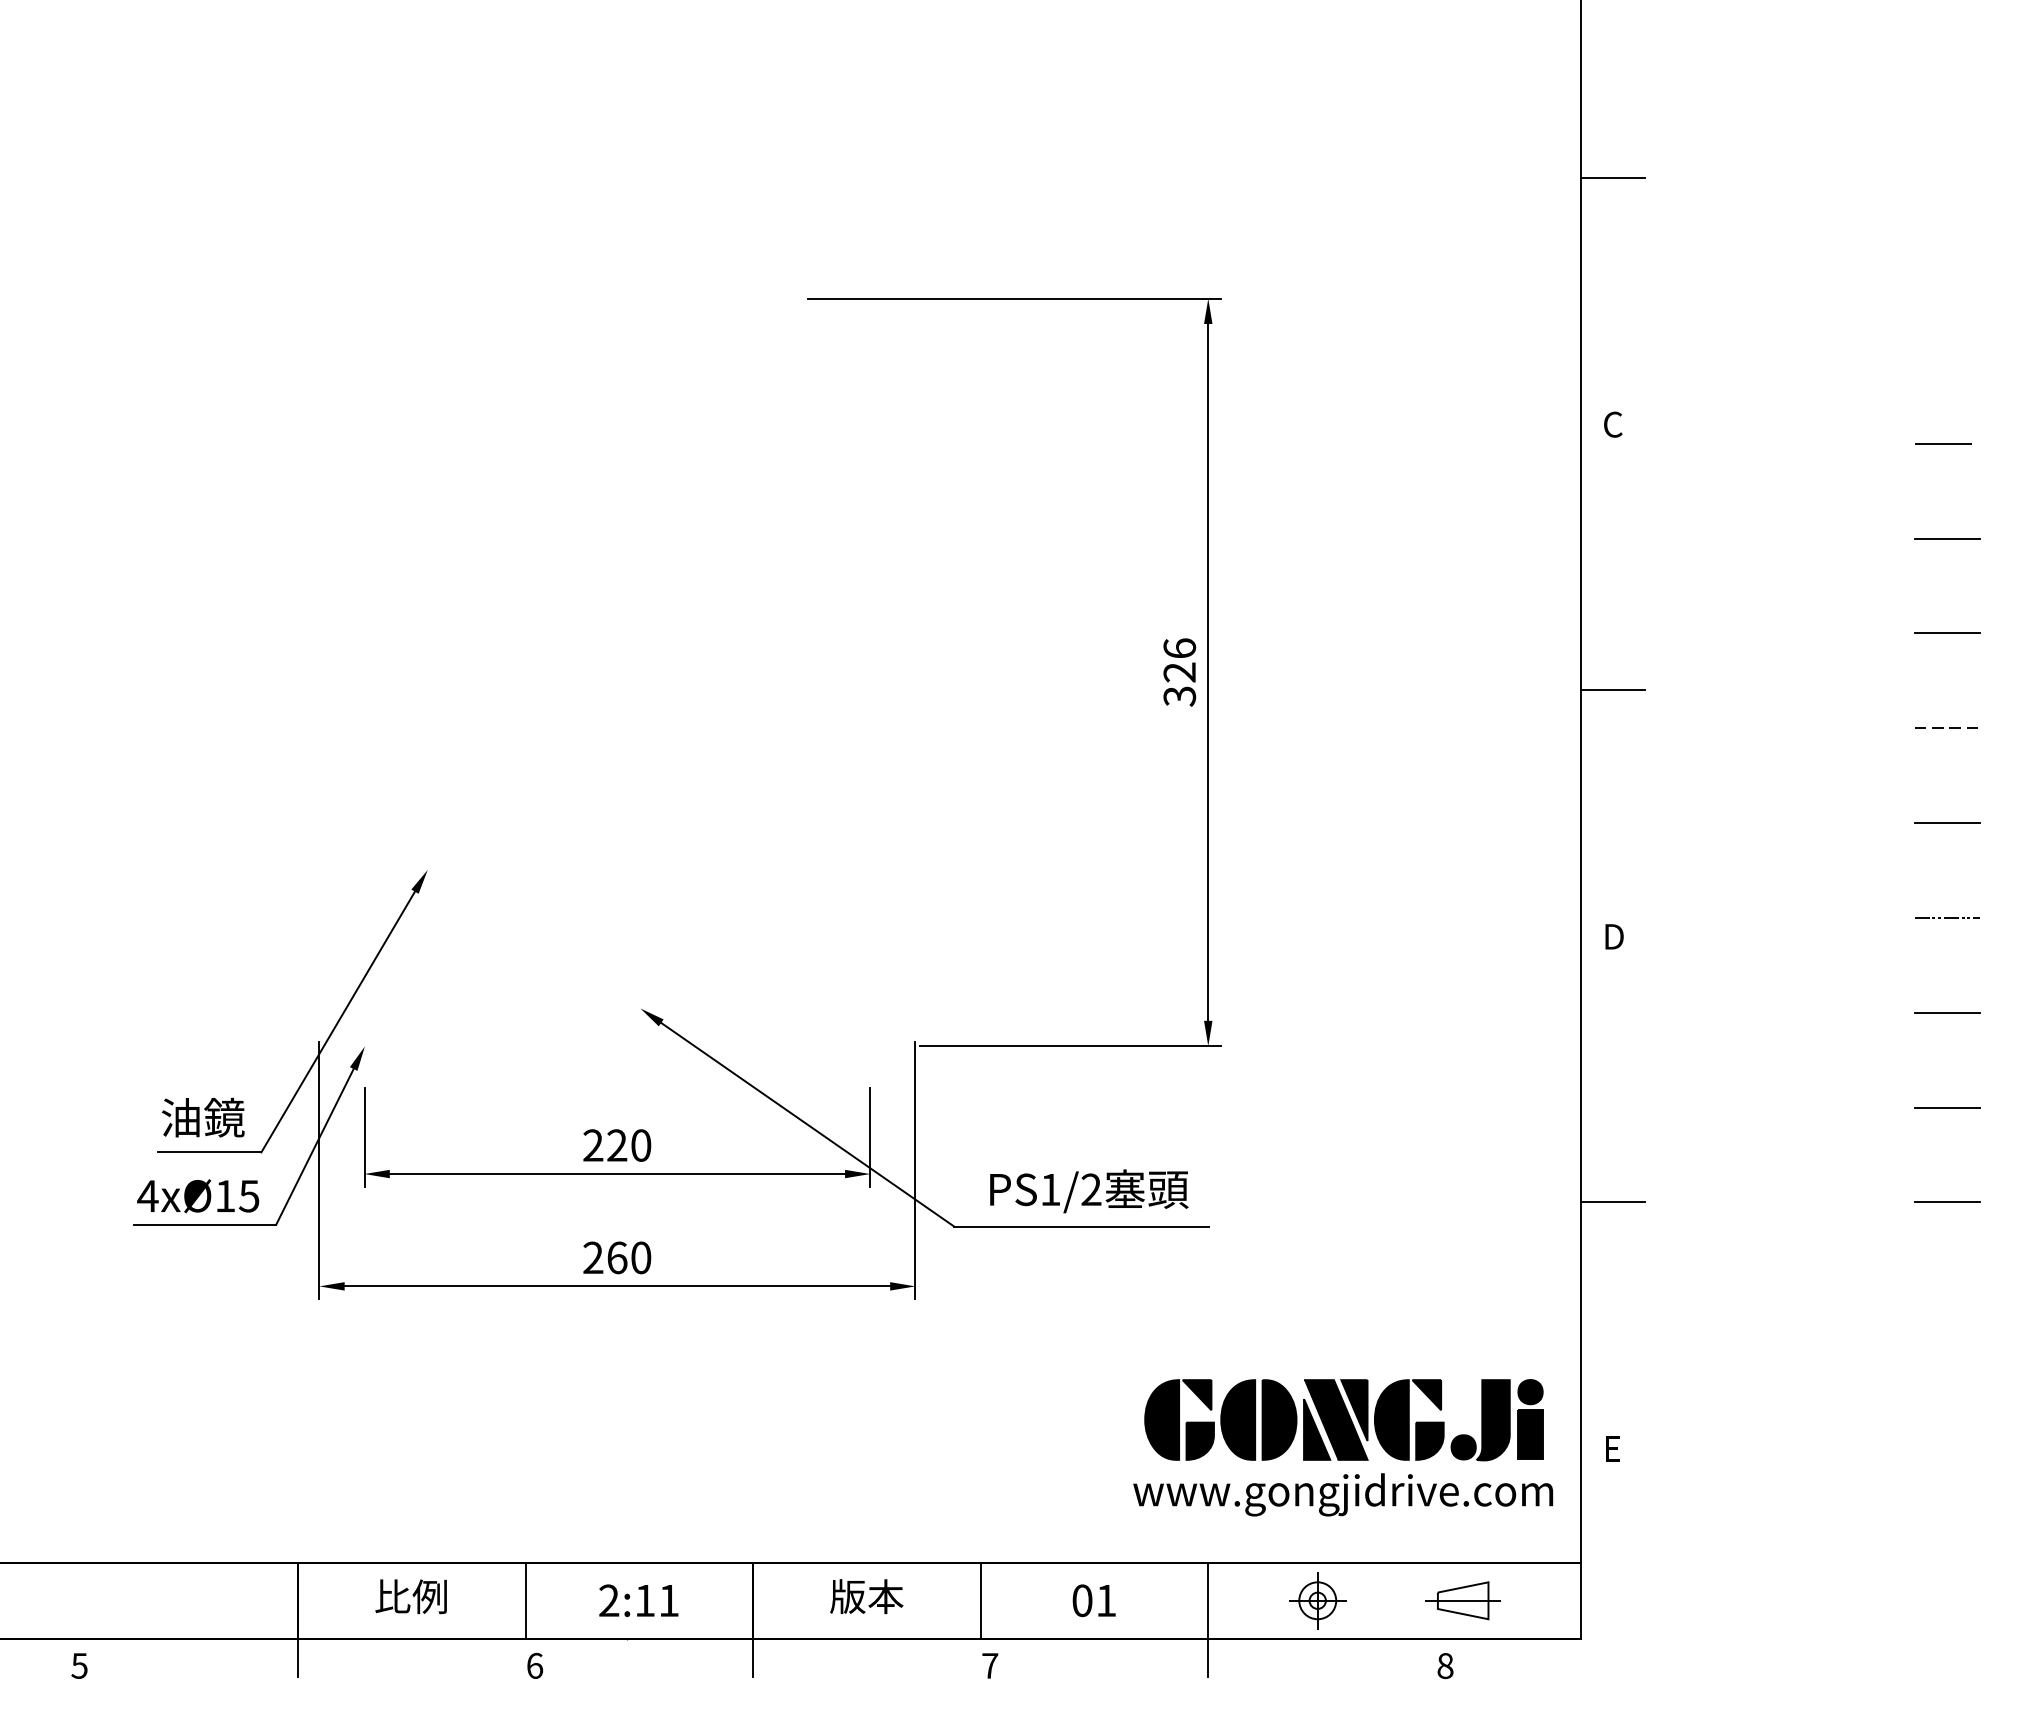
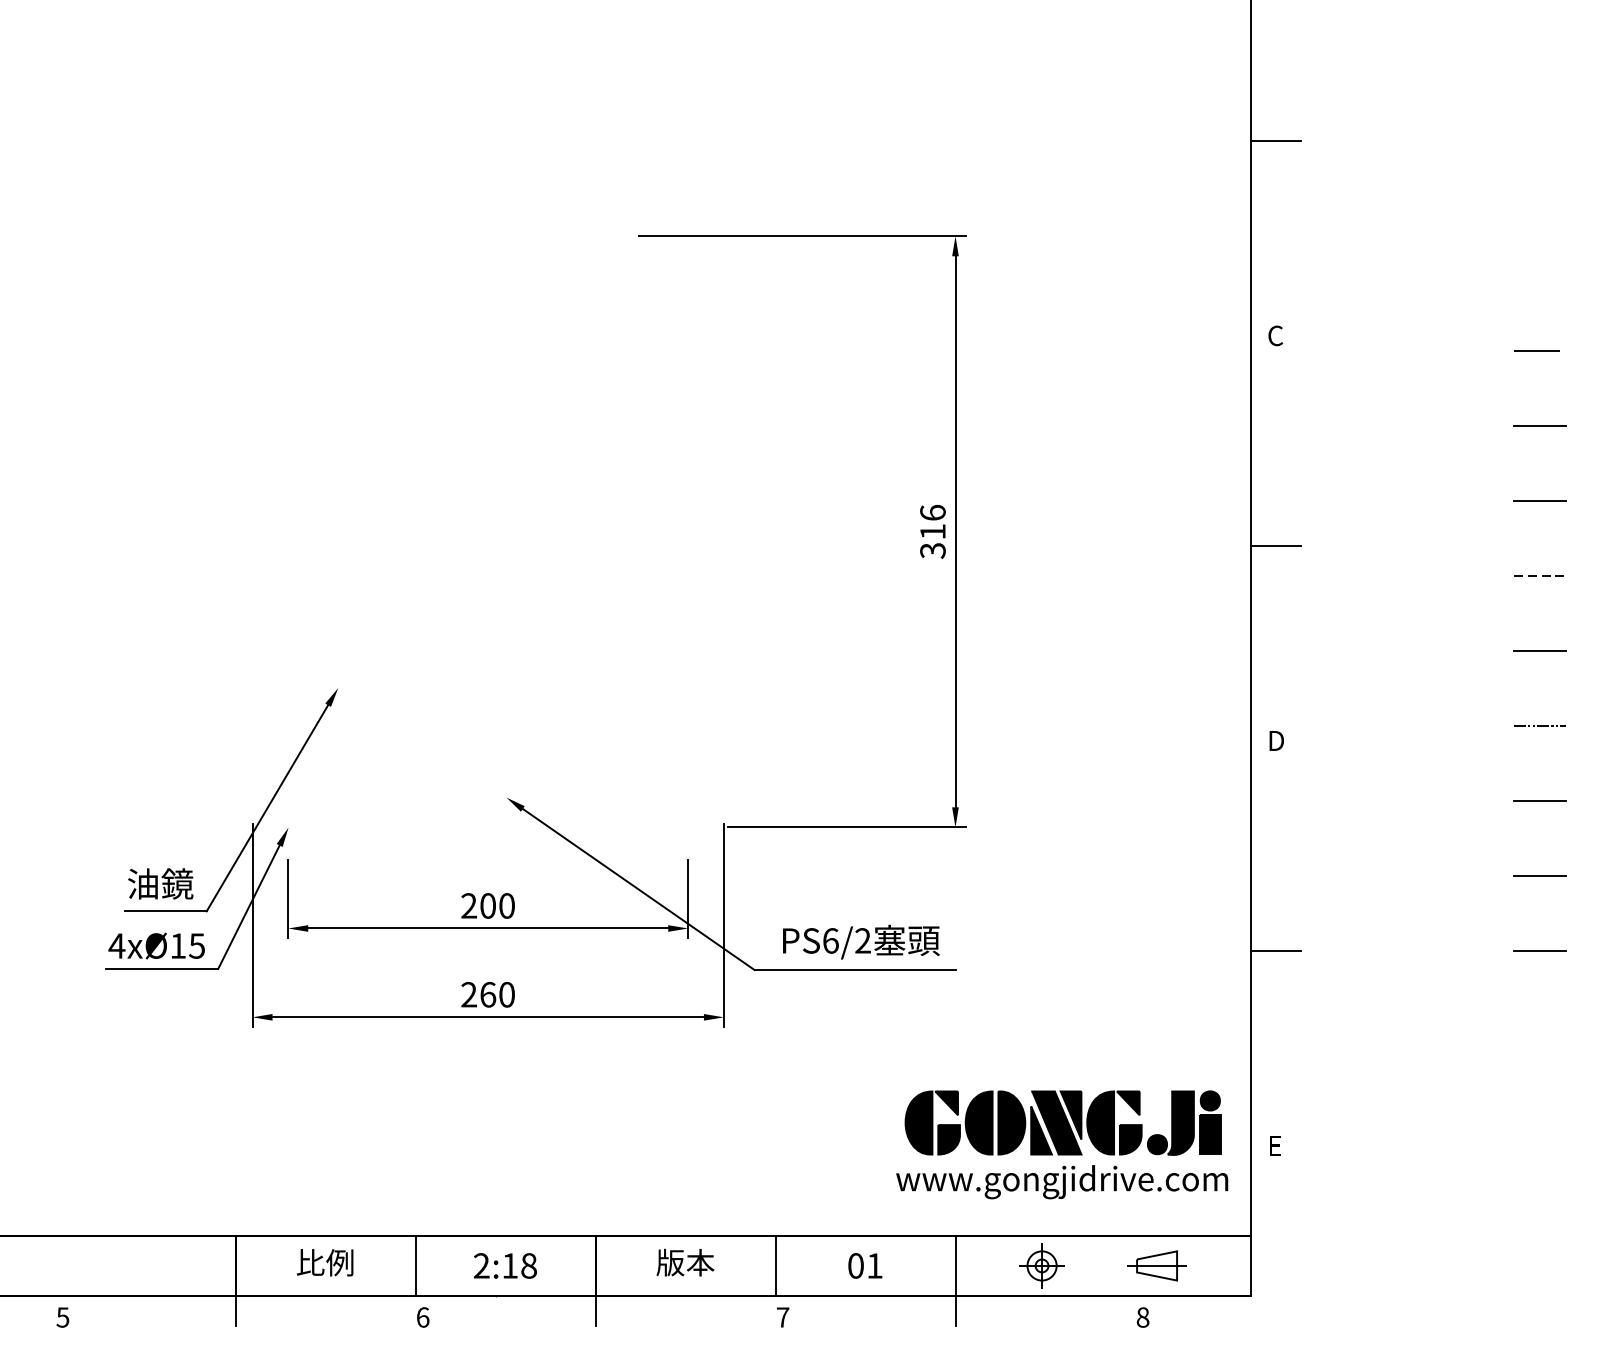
text: (1179, 672) -> (932, 531), 326 -> 316
text: (617, 1145) -> (488, 905), 220 -> 200
text: (1050, 1189) -> (830, 940), PS1/2 -> PS6/2
text: (669, 1600) -> (529, 1265), 2:11 -> 2:18

